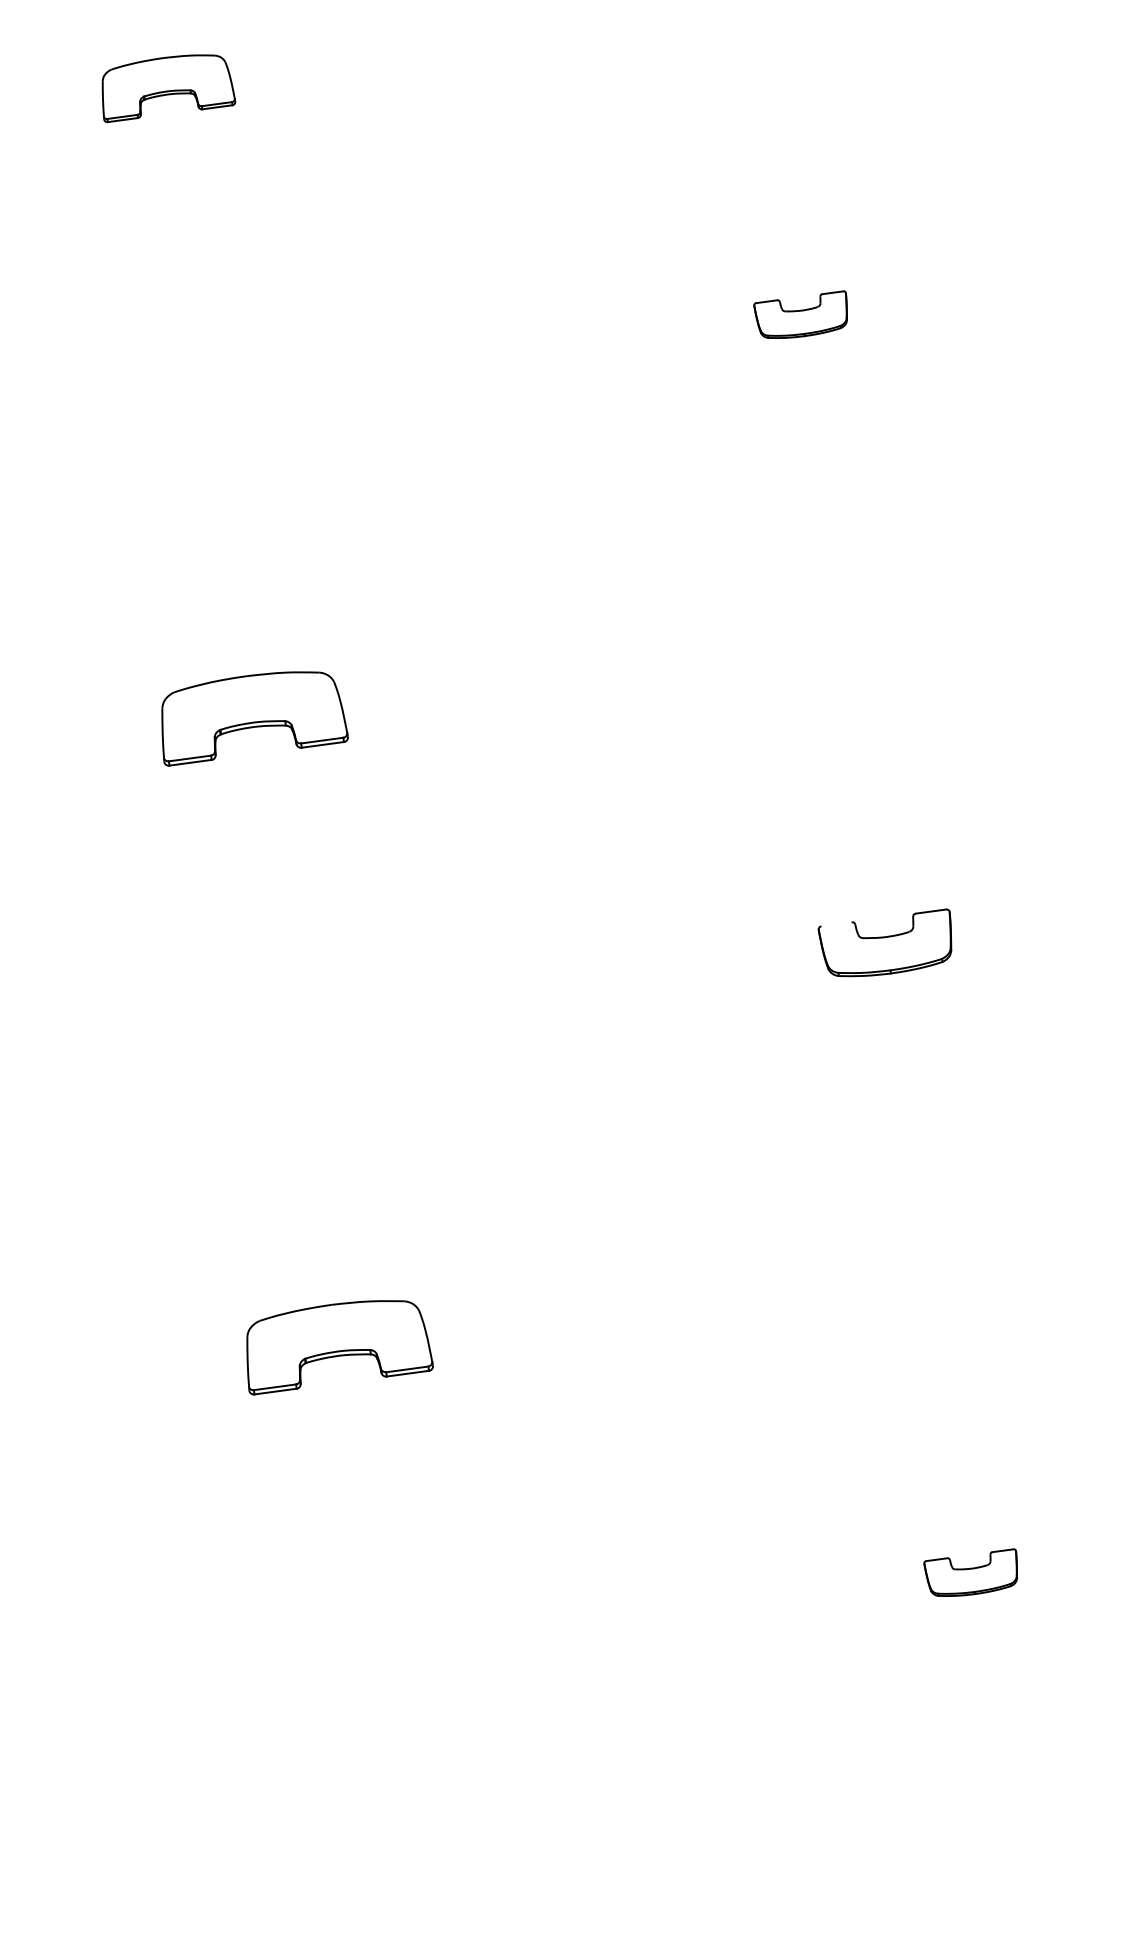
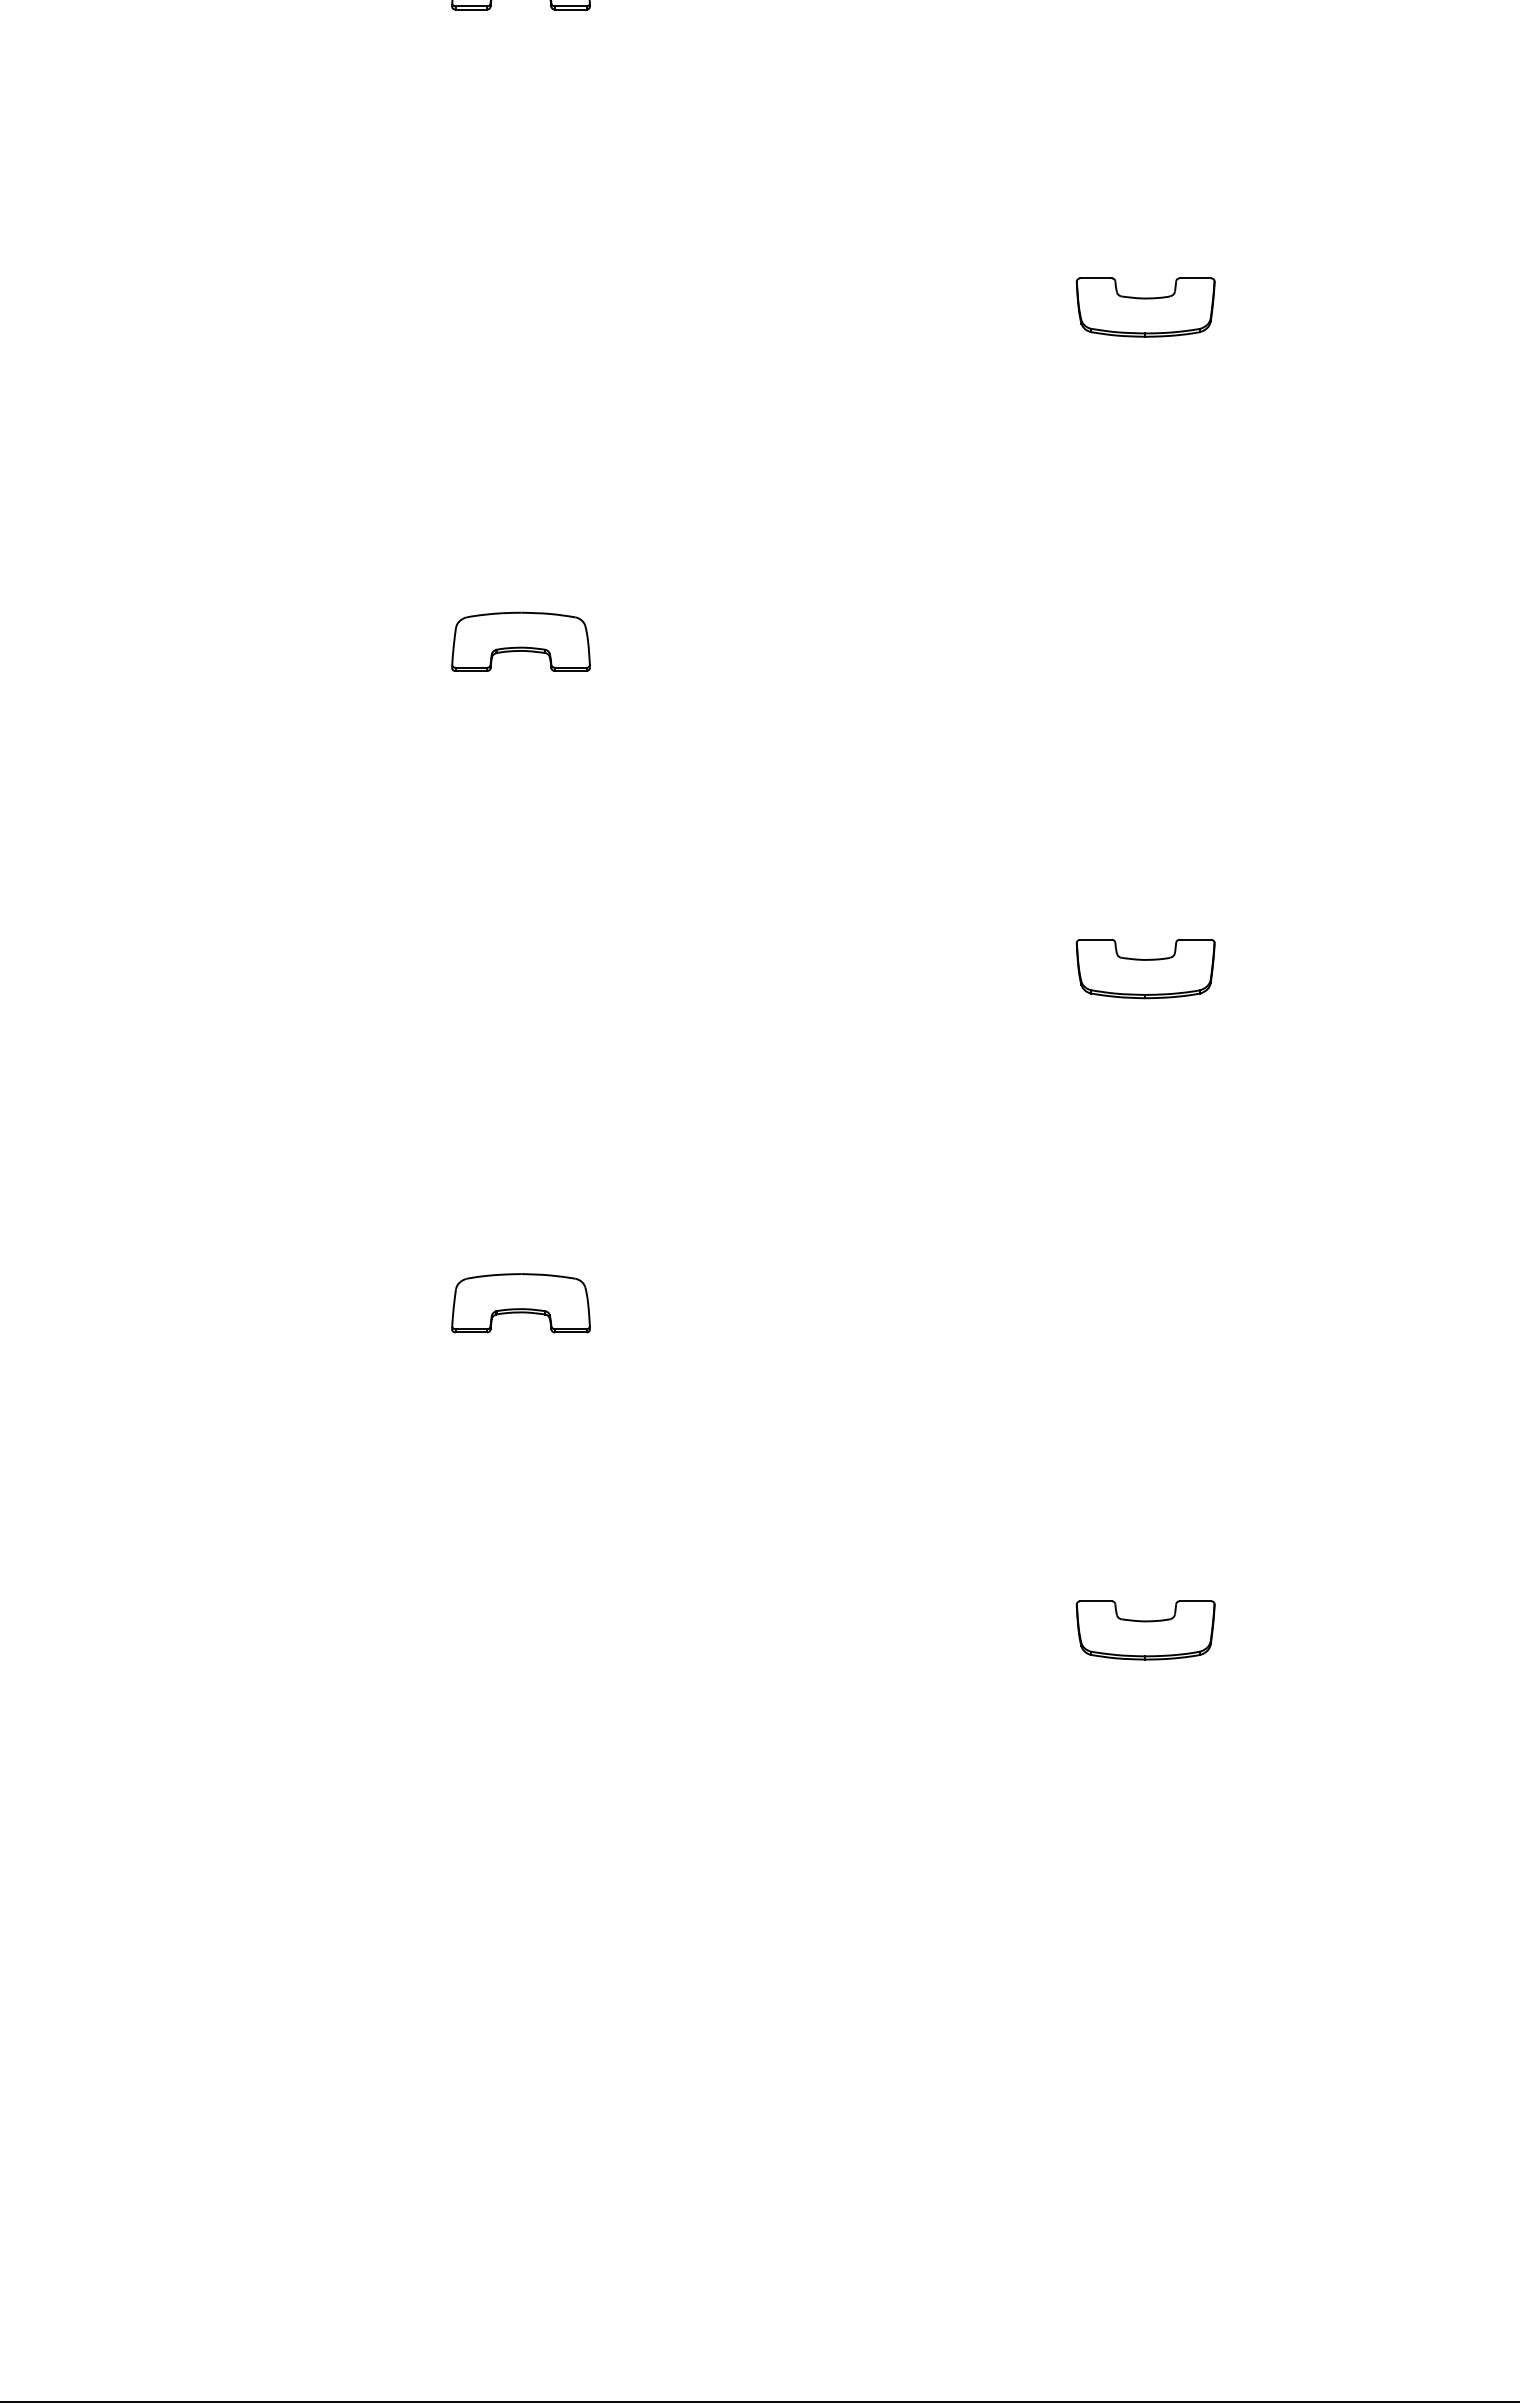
part: (802, 316) -> (1145, 307), size x1.43
part: (250, 714) -> (520, 641), size x0.71
line: (835, 924) -> (1095, 939), added
part: (336, 1344) -> (520, 1303), size x0.71
part: (972, 1574) -> (1145, 1630), size x1.43

